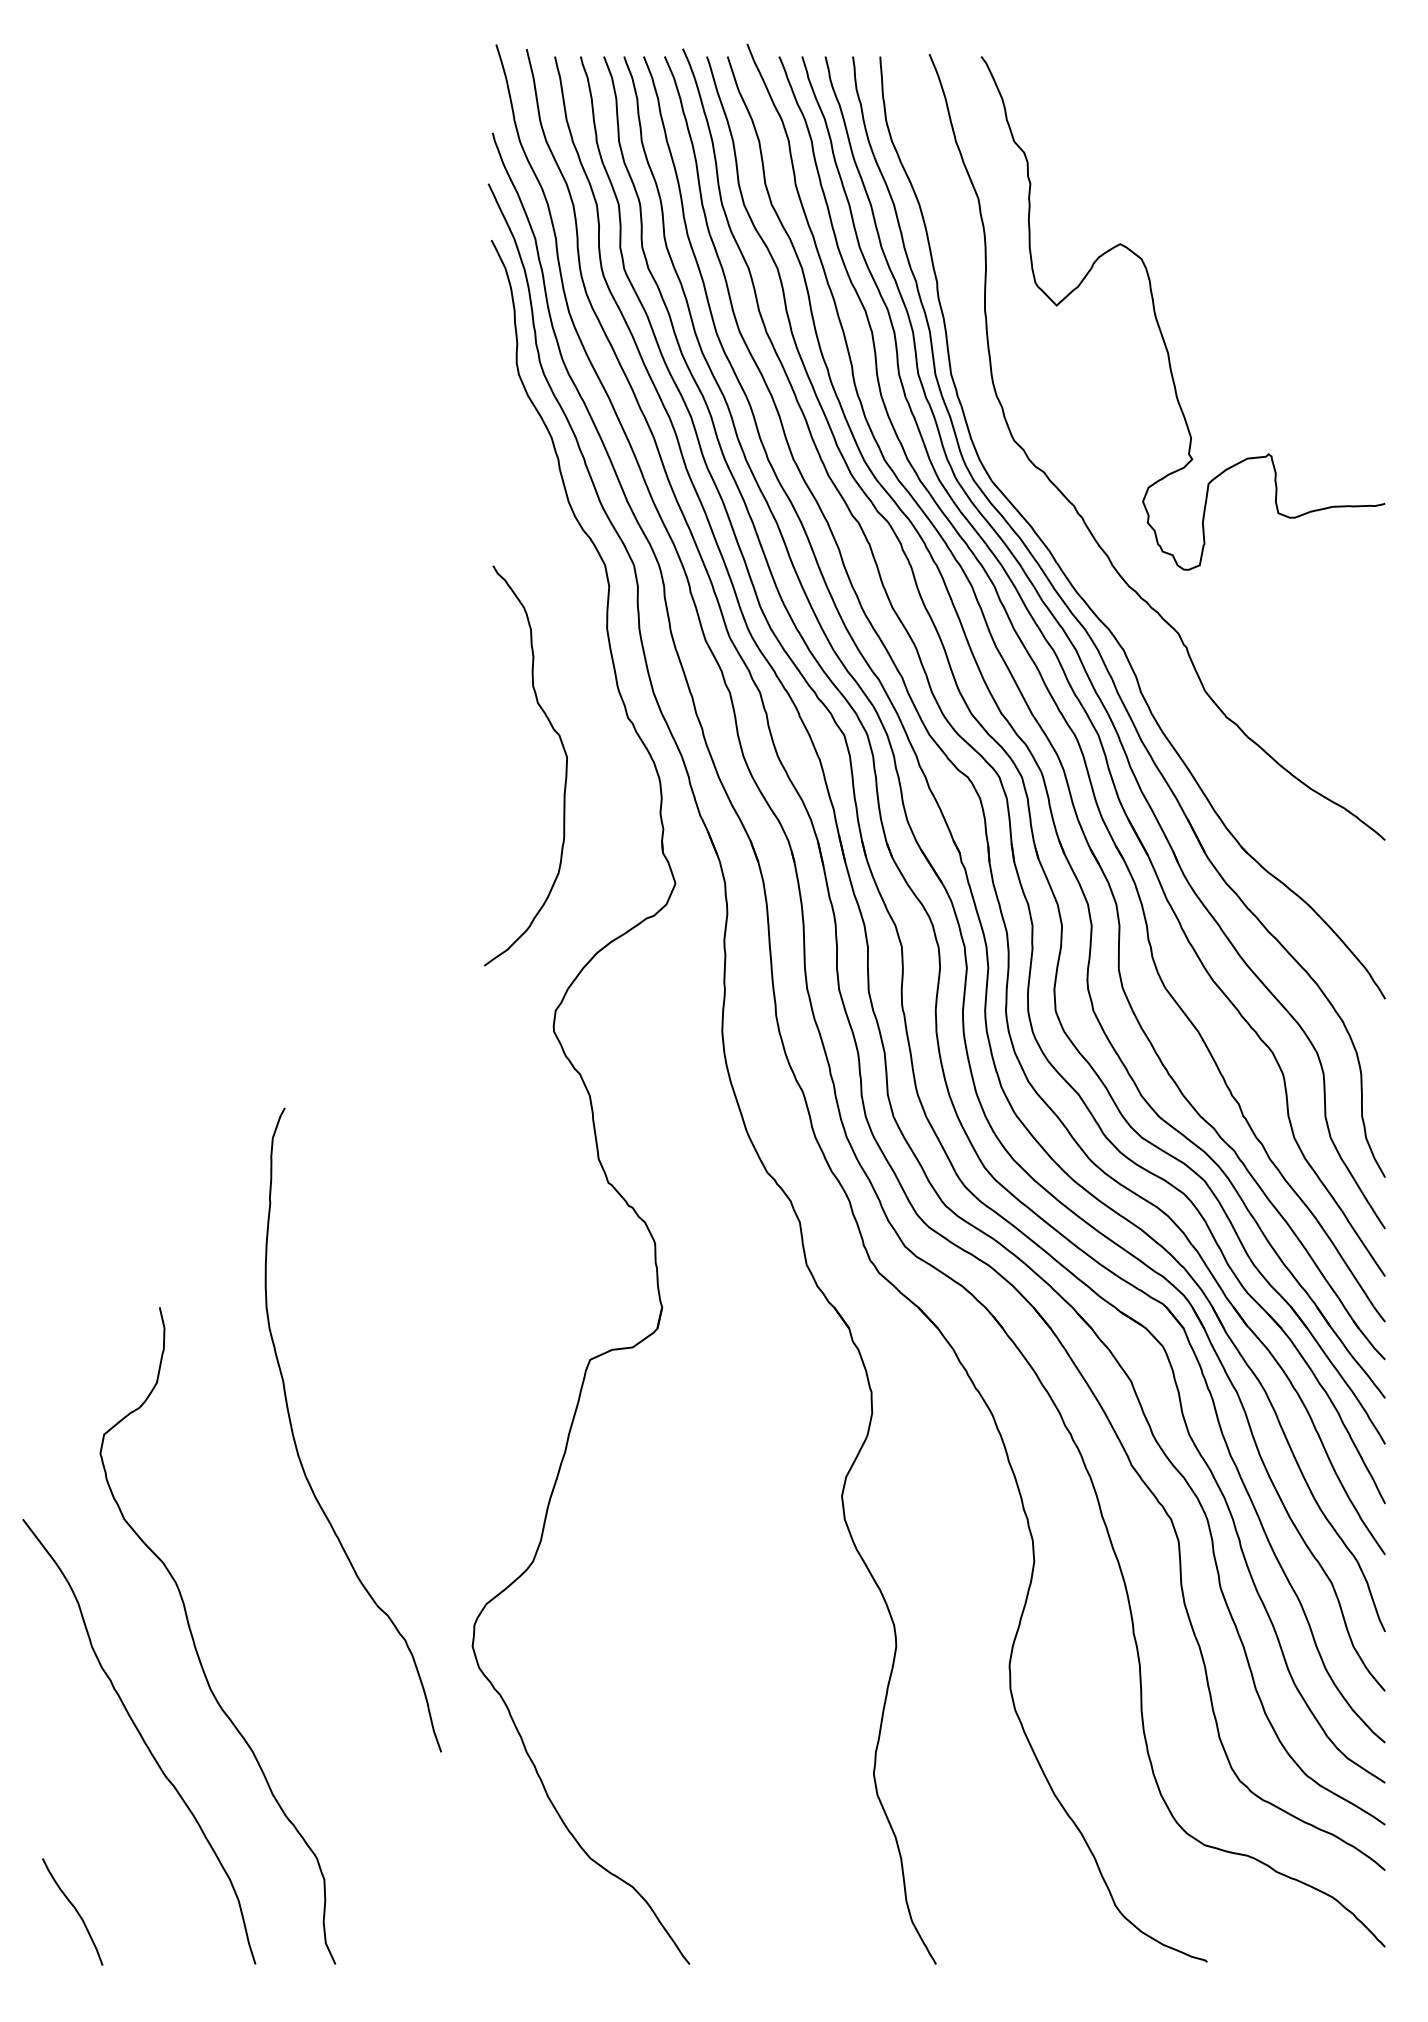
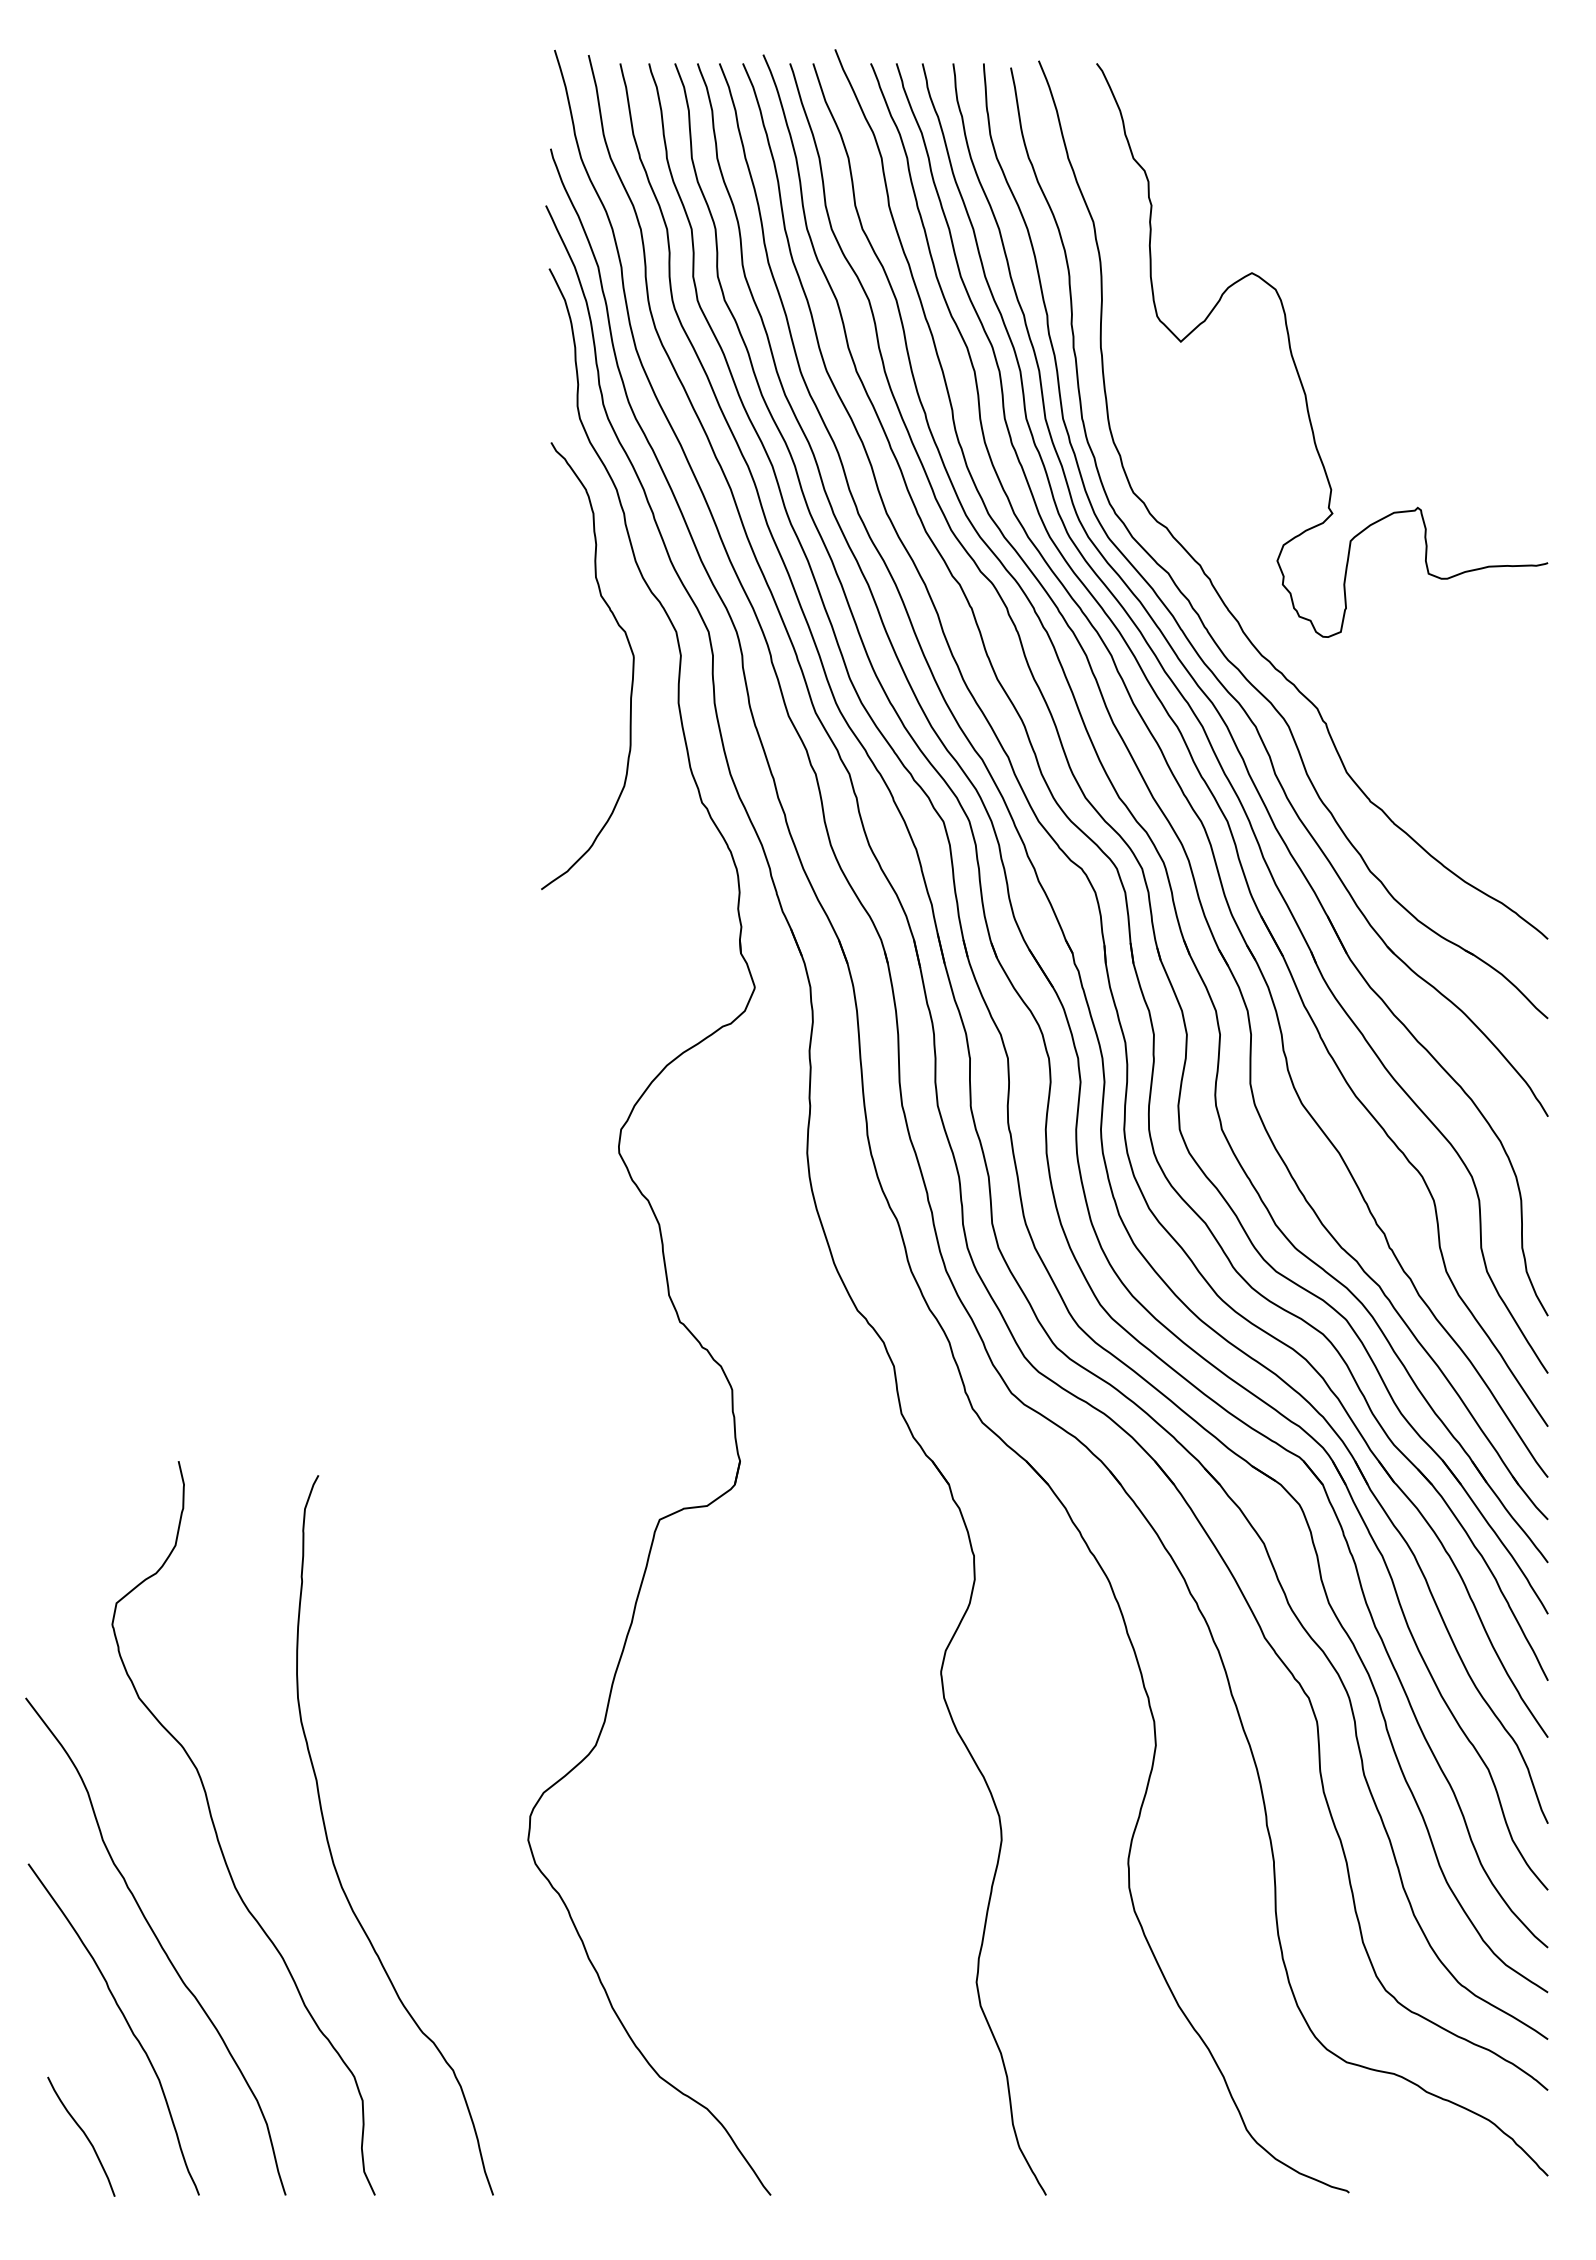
part: (1065, 538) -> (1190, 601), added
curve: (565, 765) -> (632, 665), moved
curve: (296, 1444) -> (331, 1851), moved
curve: (113, 1810) -> (126, 2023), added

